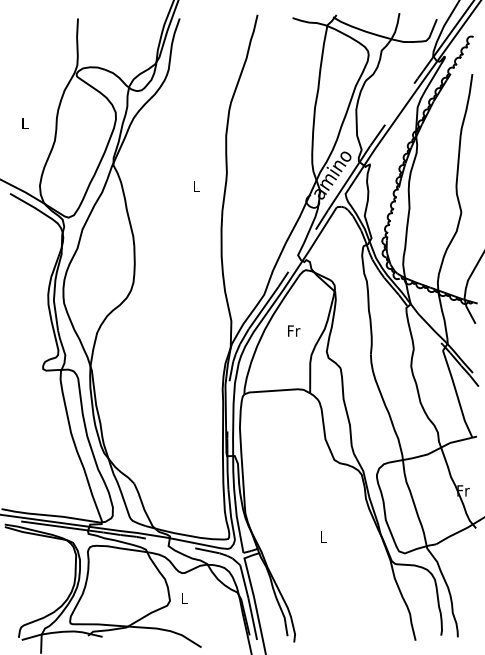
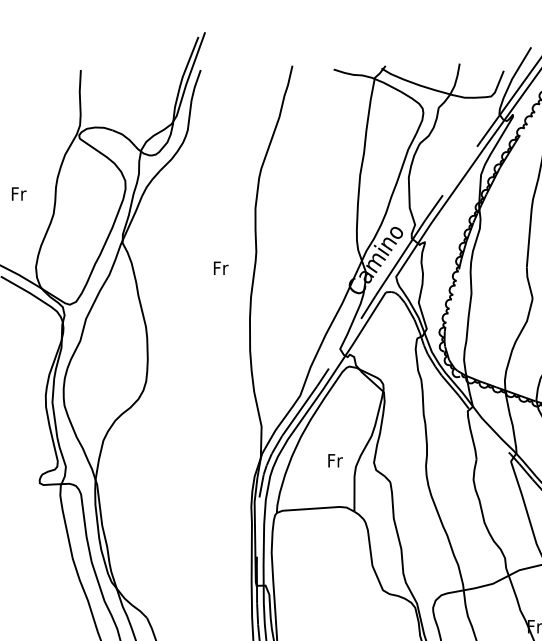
text: (25, 123) -> (18, 193), L -> Fr
text: (196, 186) -> (220, 268), L -> Fr
text: (294, 330) -> (335, 460), moved

